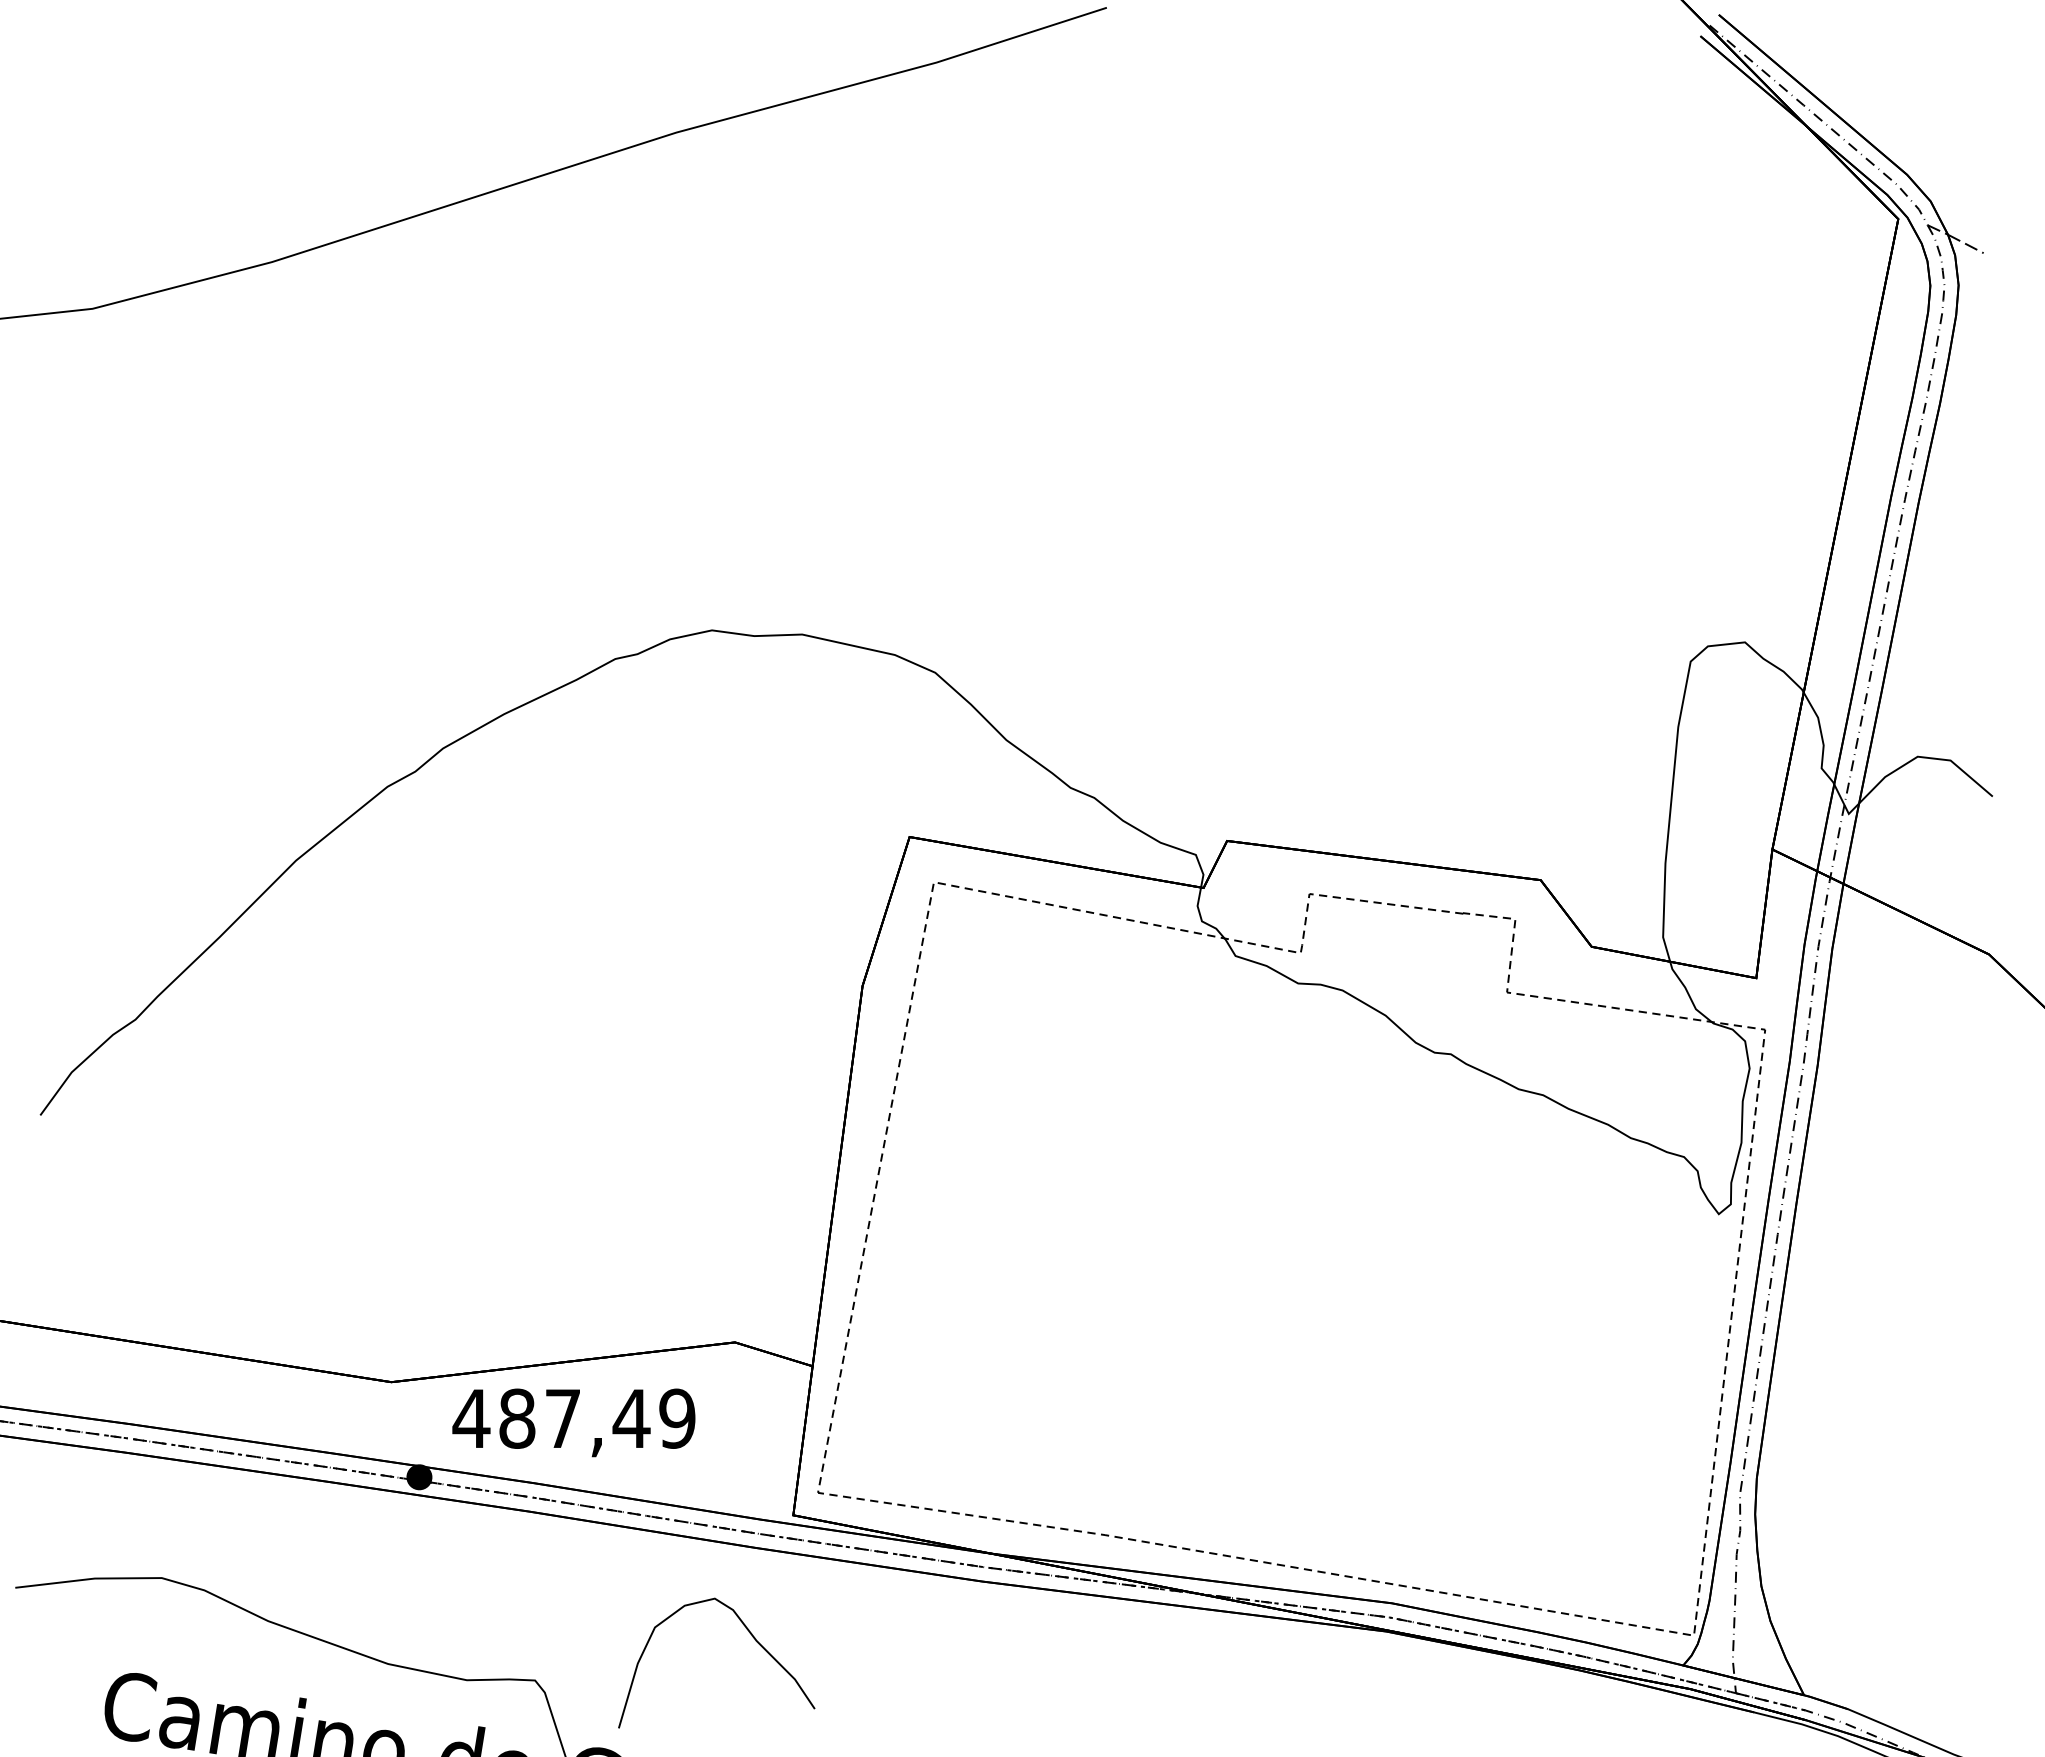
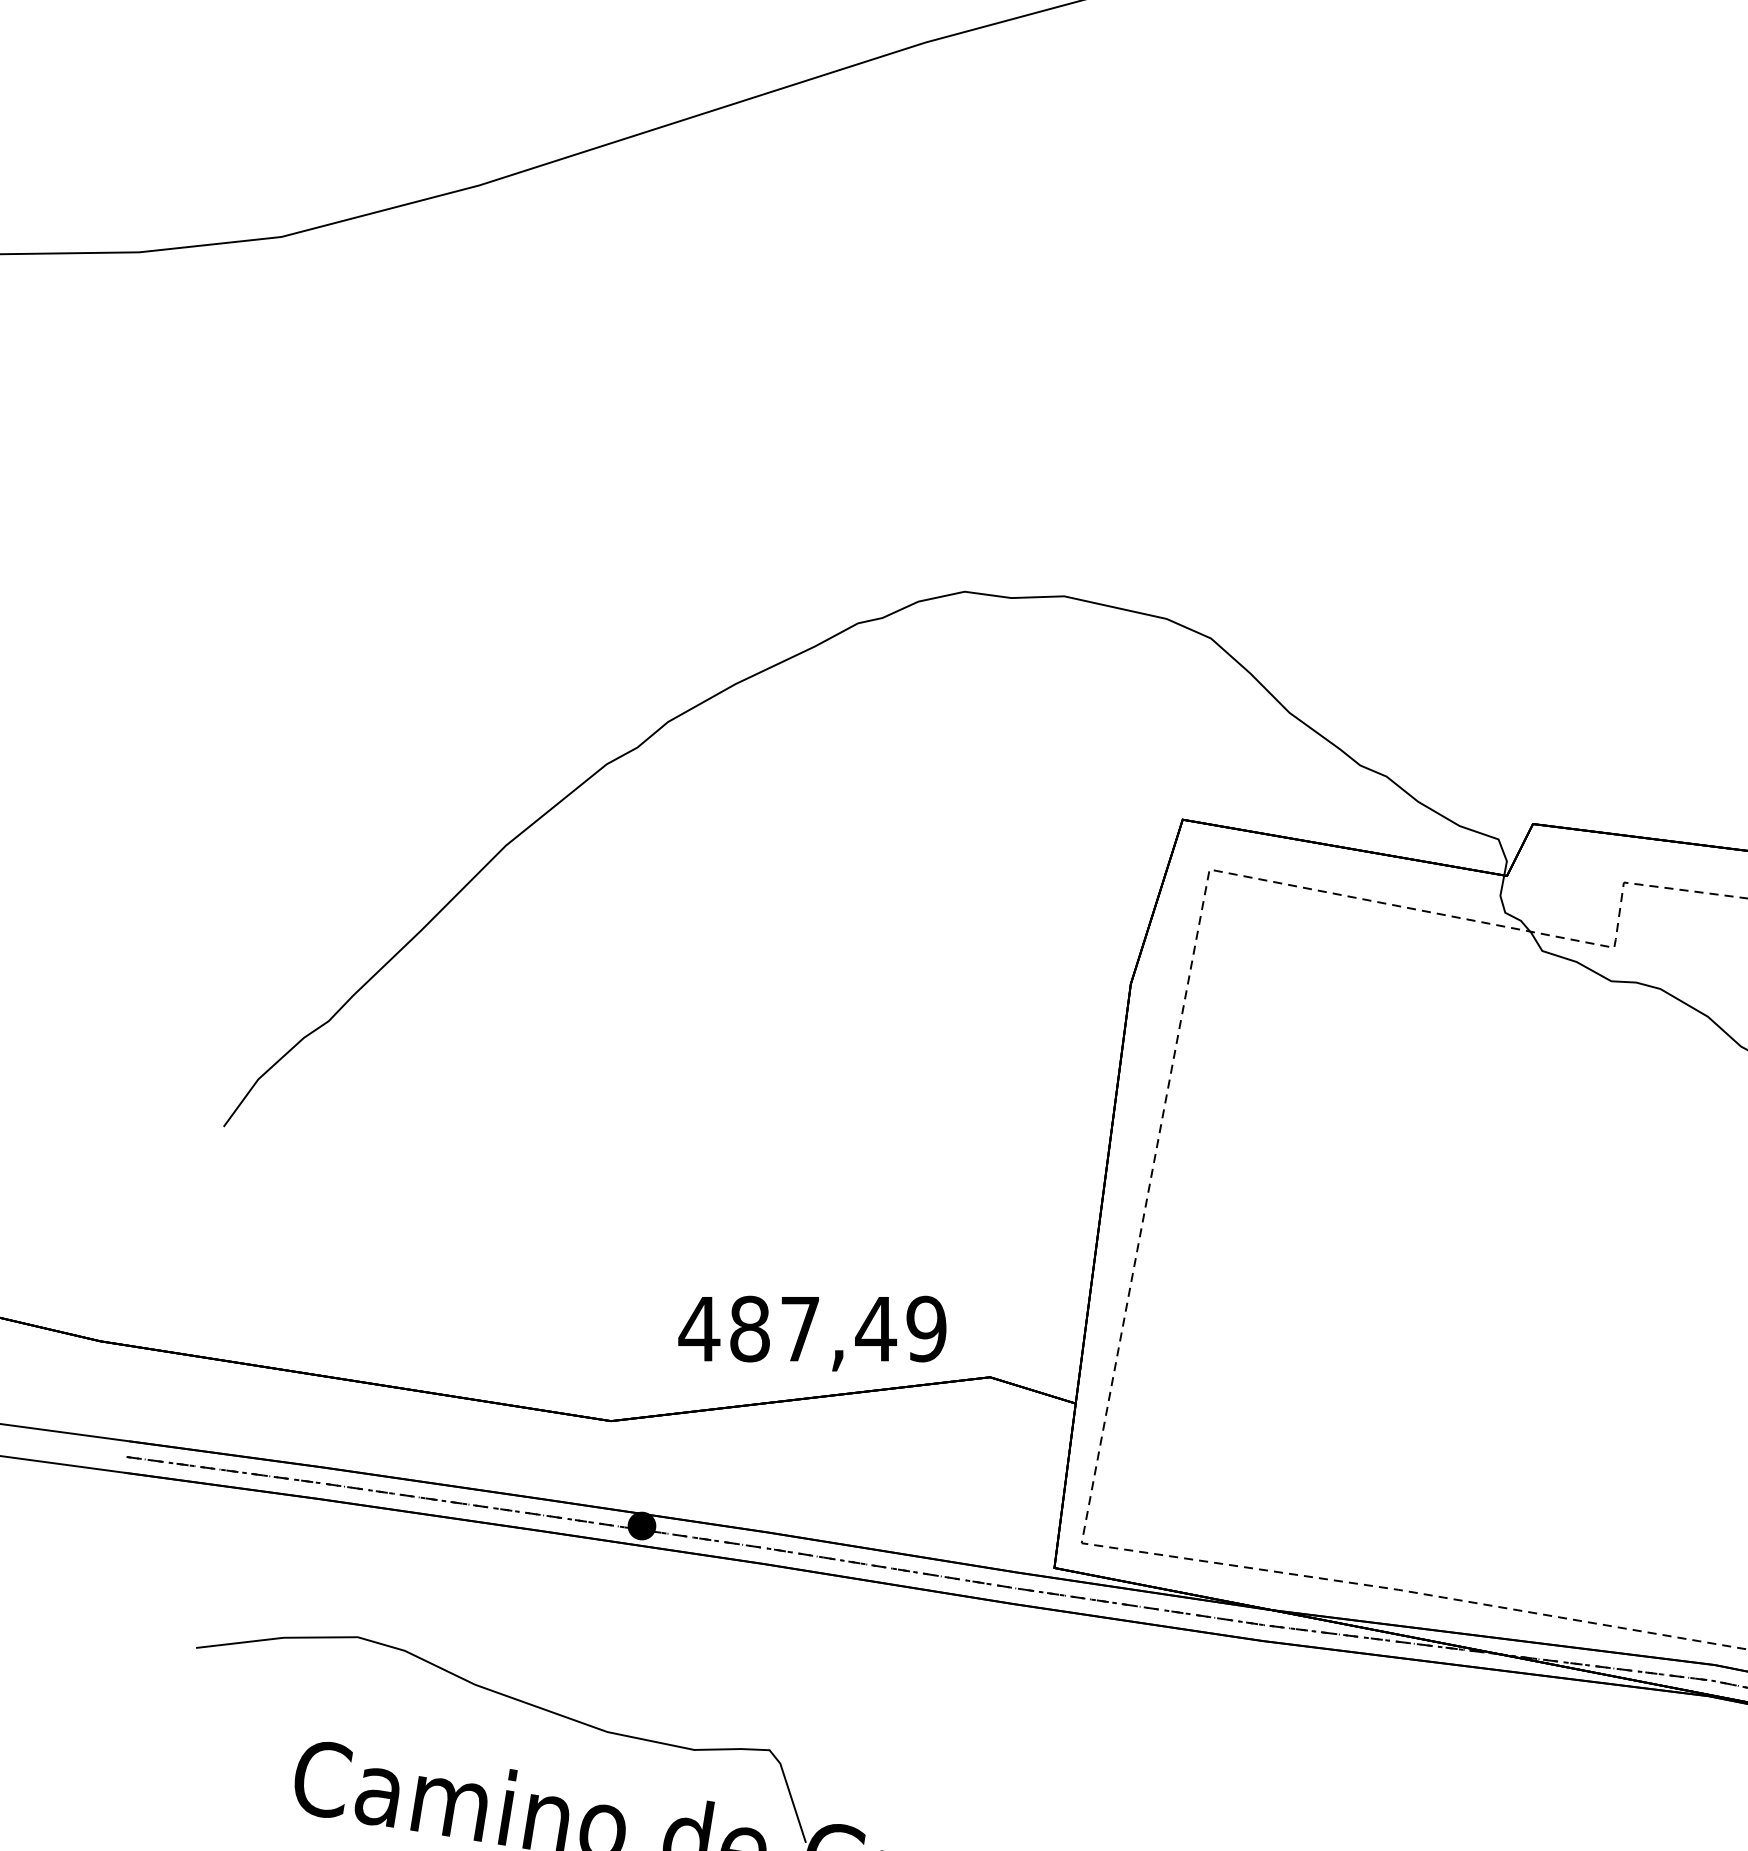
text: (573, 1422) -> (811, 1333), moved
curve: (752, 1637) -> (1009, 1702), removed

